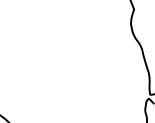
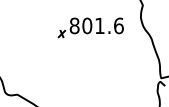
part: (72, 31) -> (90, 27), added

